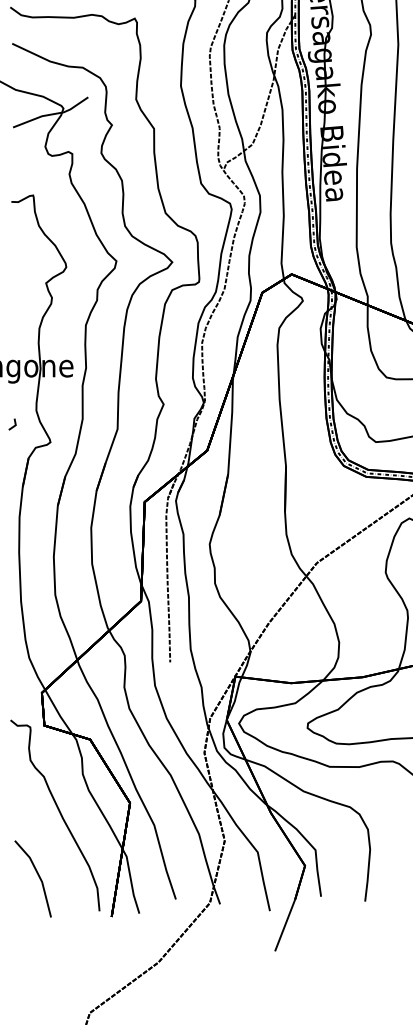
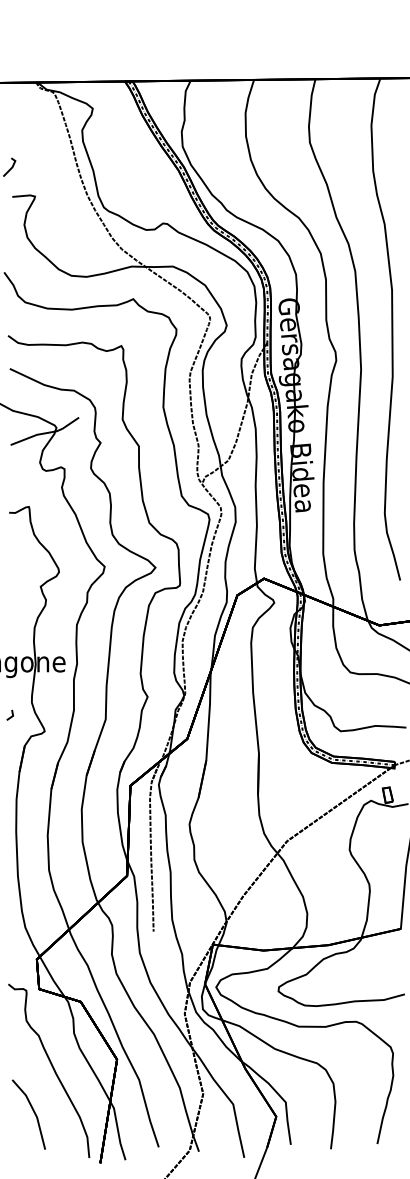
line: (38, 876) -> (33, 1112), moved

